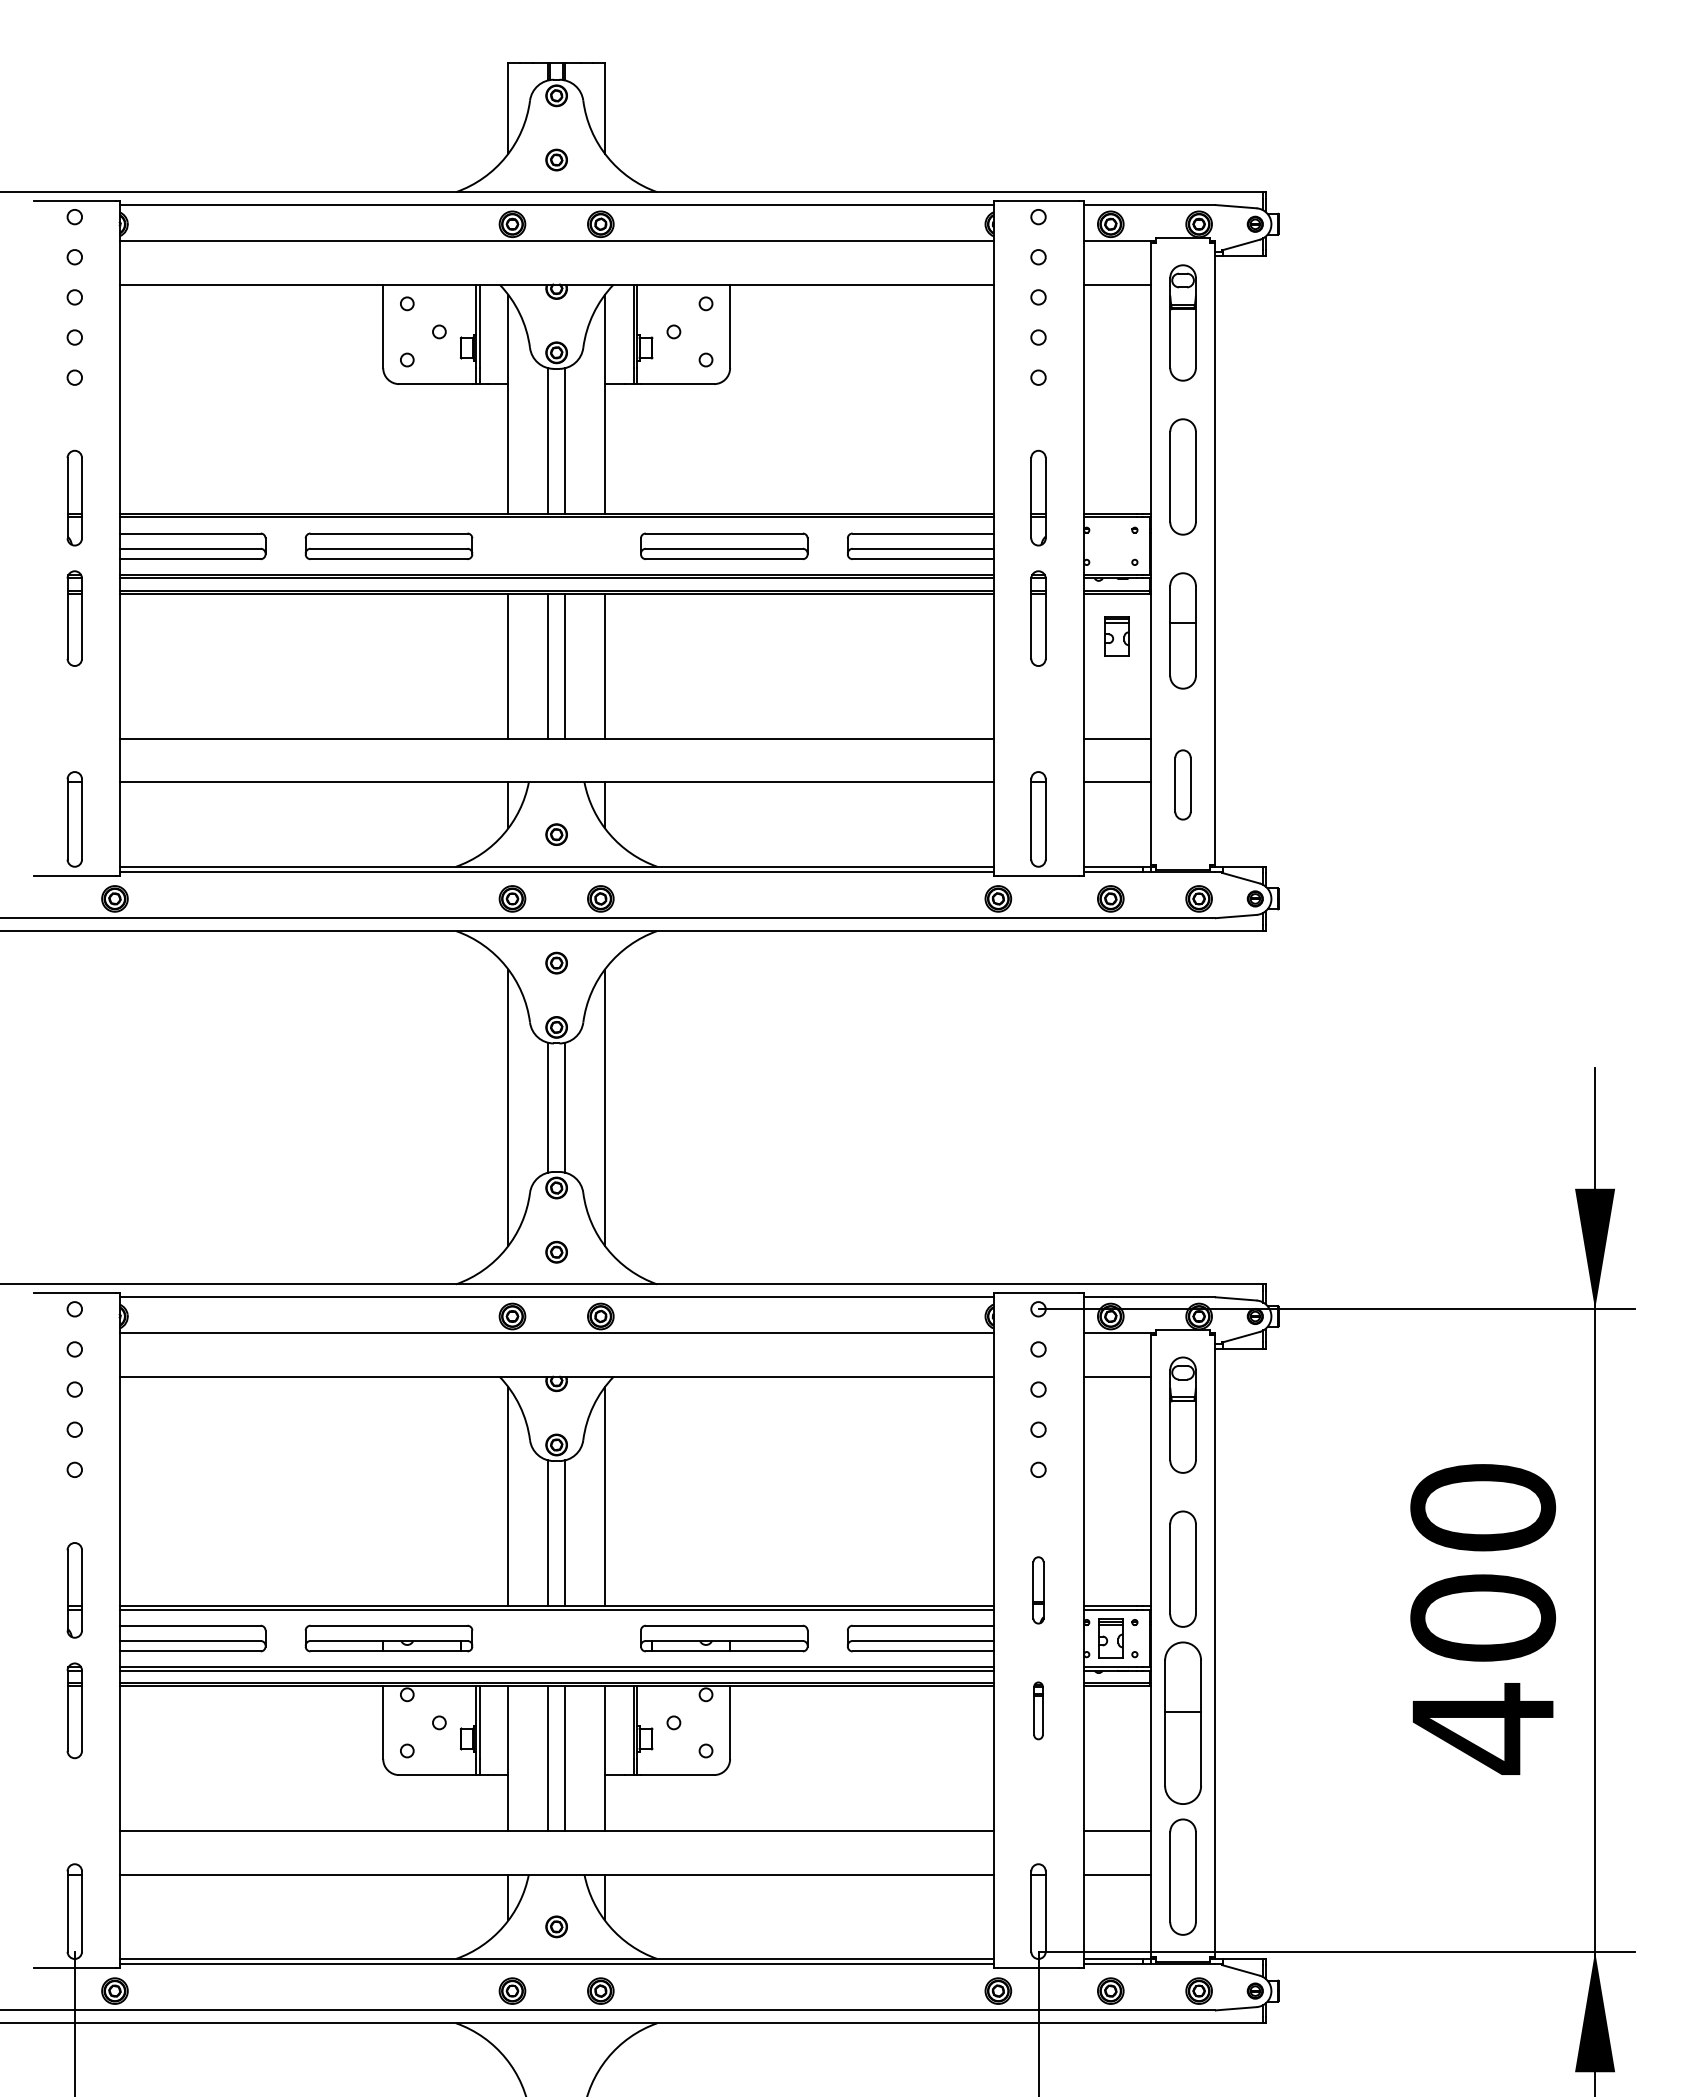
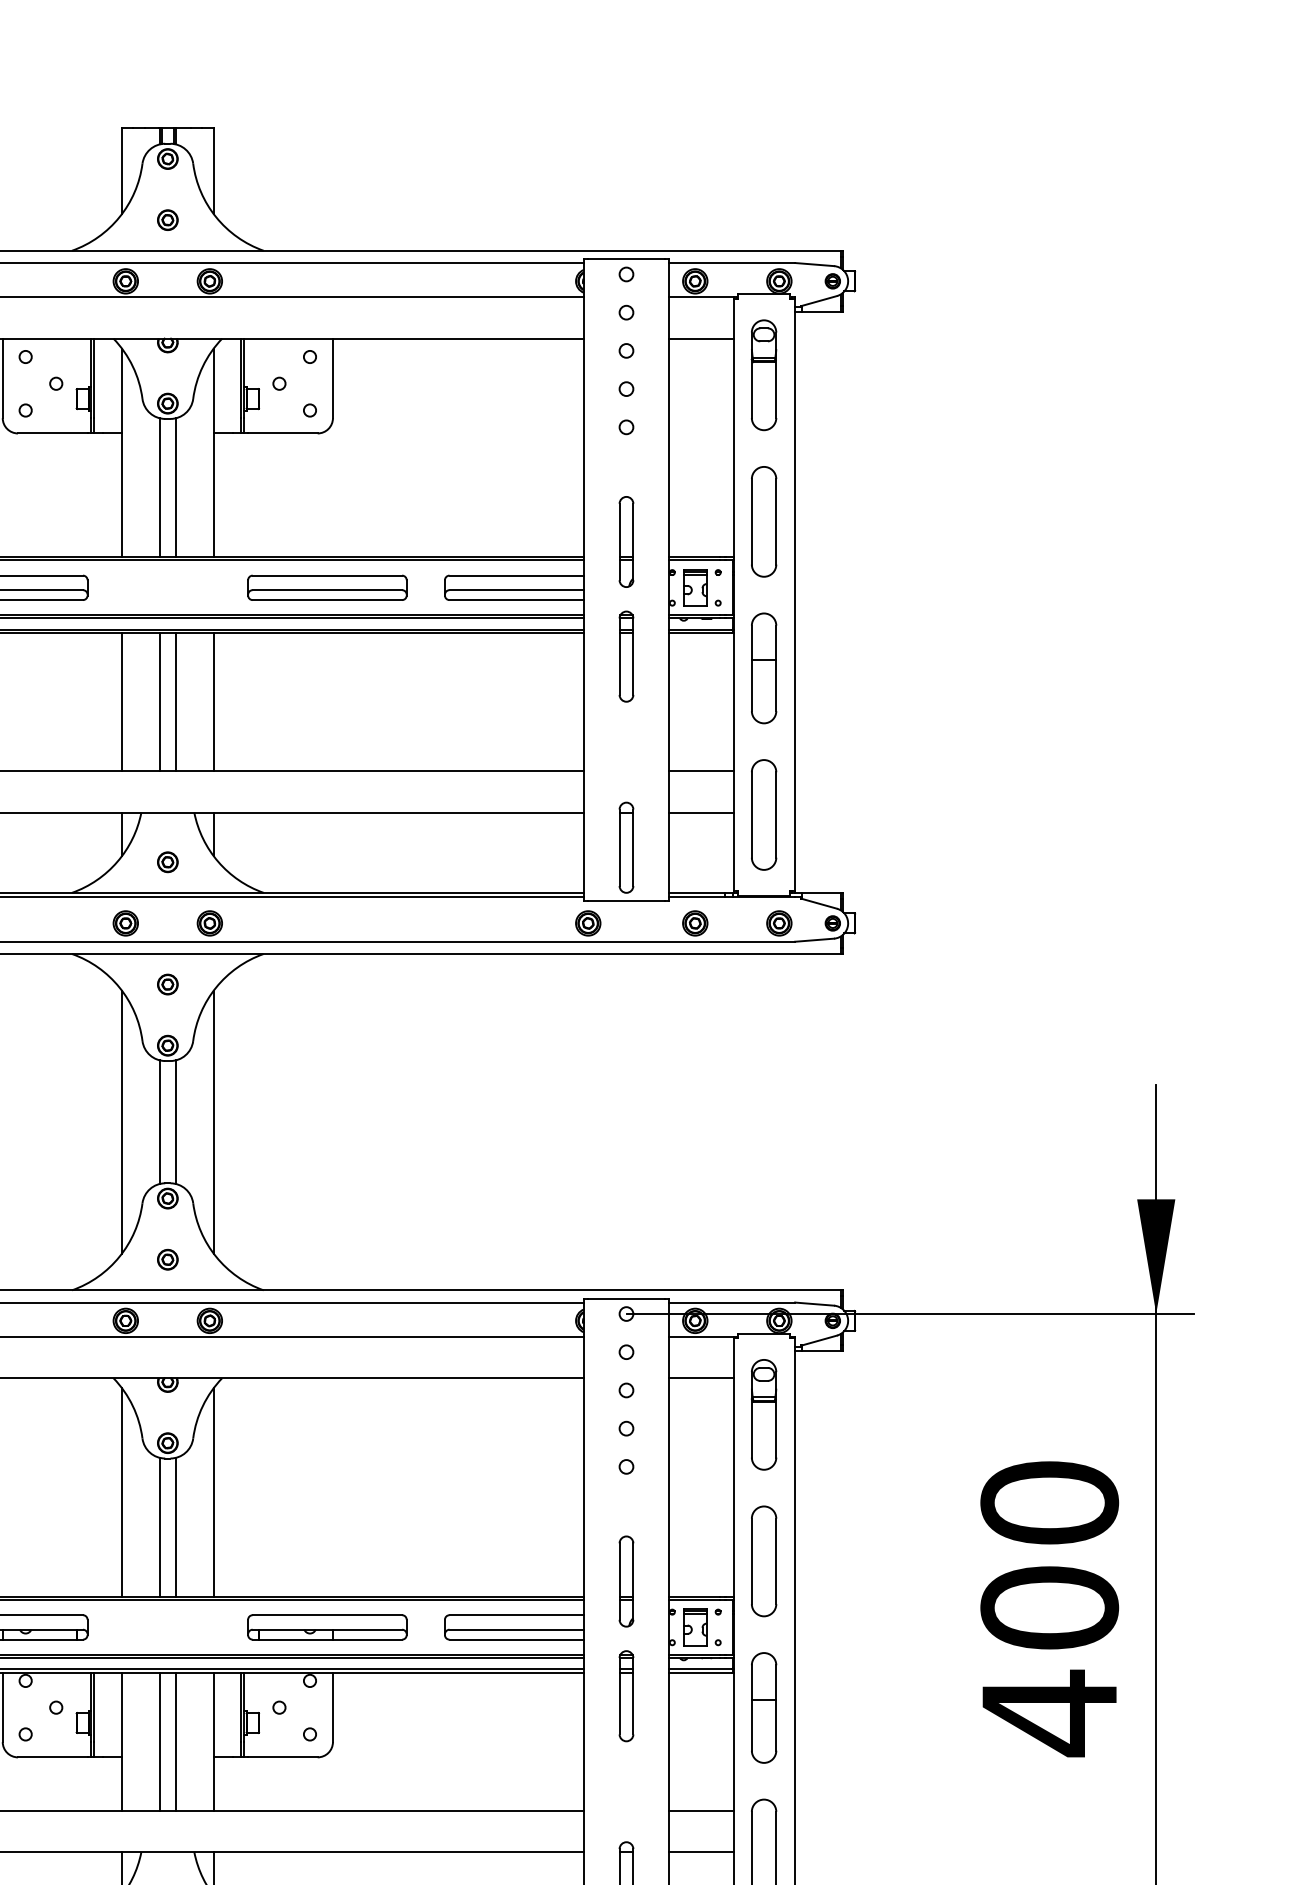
part: (1116, 636) -> (694, 588), moved
part: (1182, 784) -> (763, 814), size x1.67
part: (1038, 1590) -> (626, 1581), size x1.43
part: (1038, 1710) -> (626, 1695), size x1.67
part: (1182, 1722) -> (763, 1707), size x0.71

